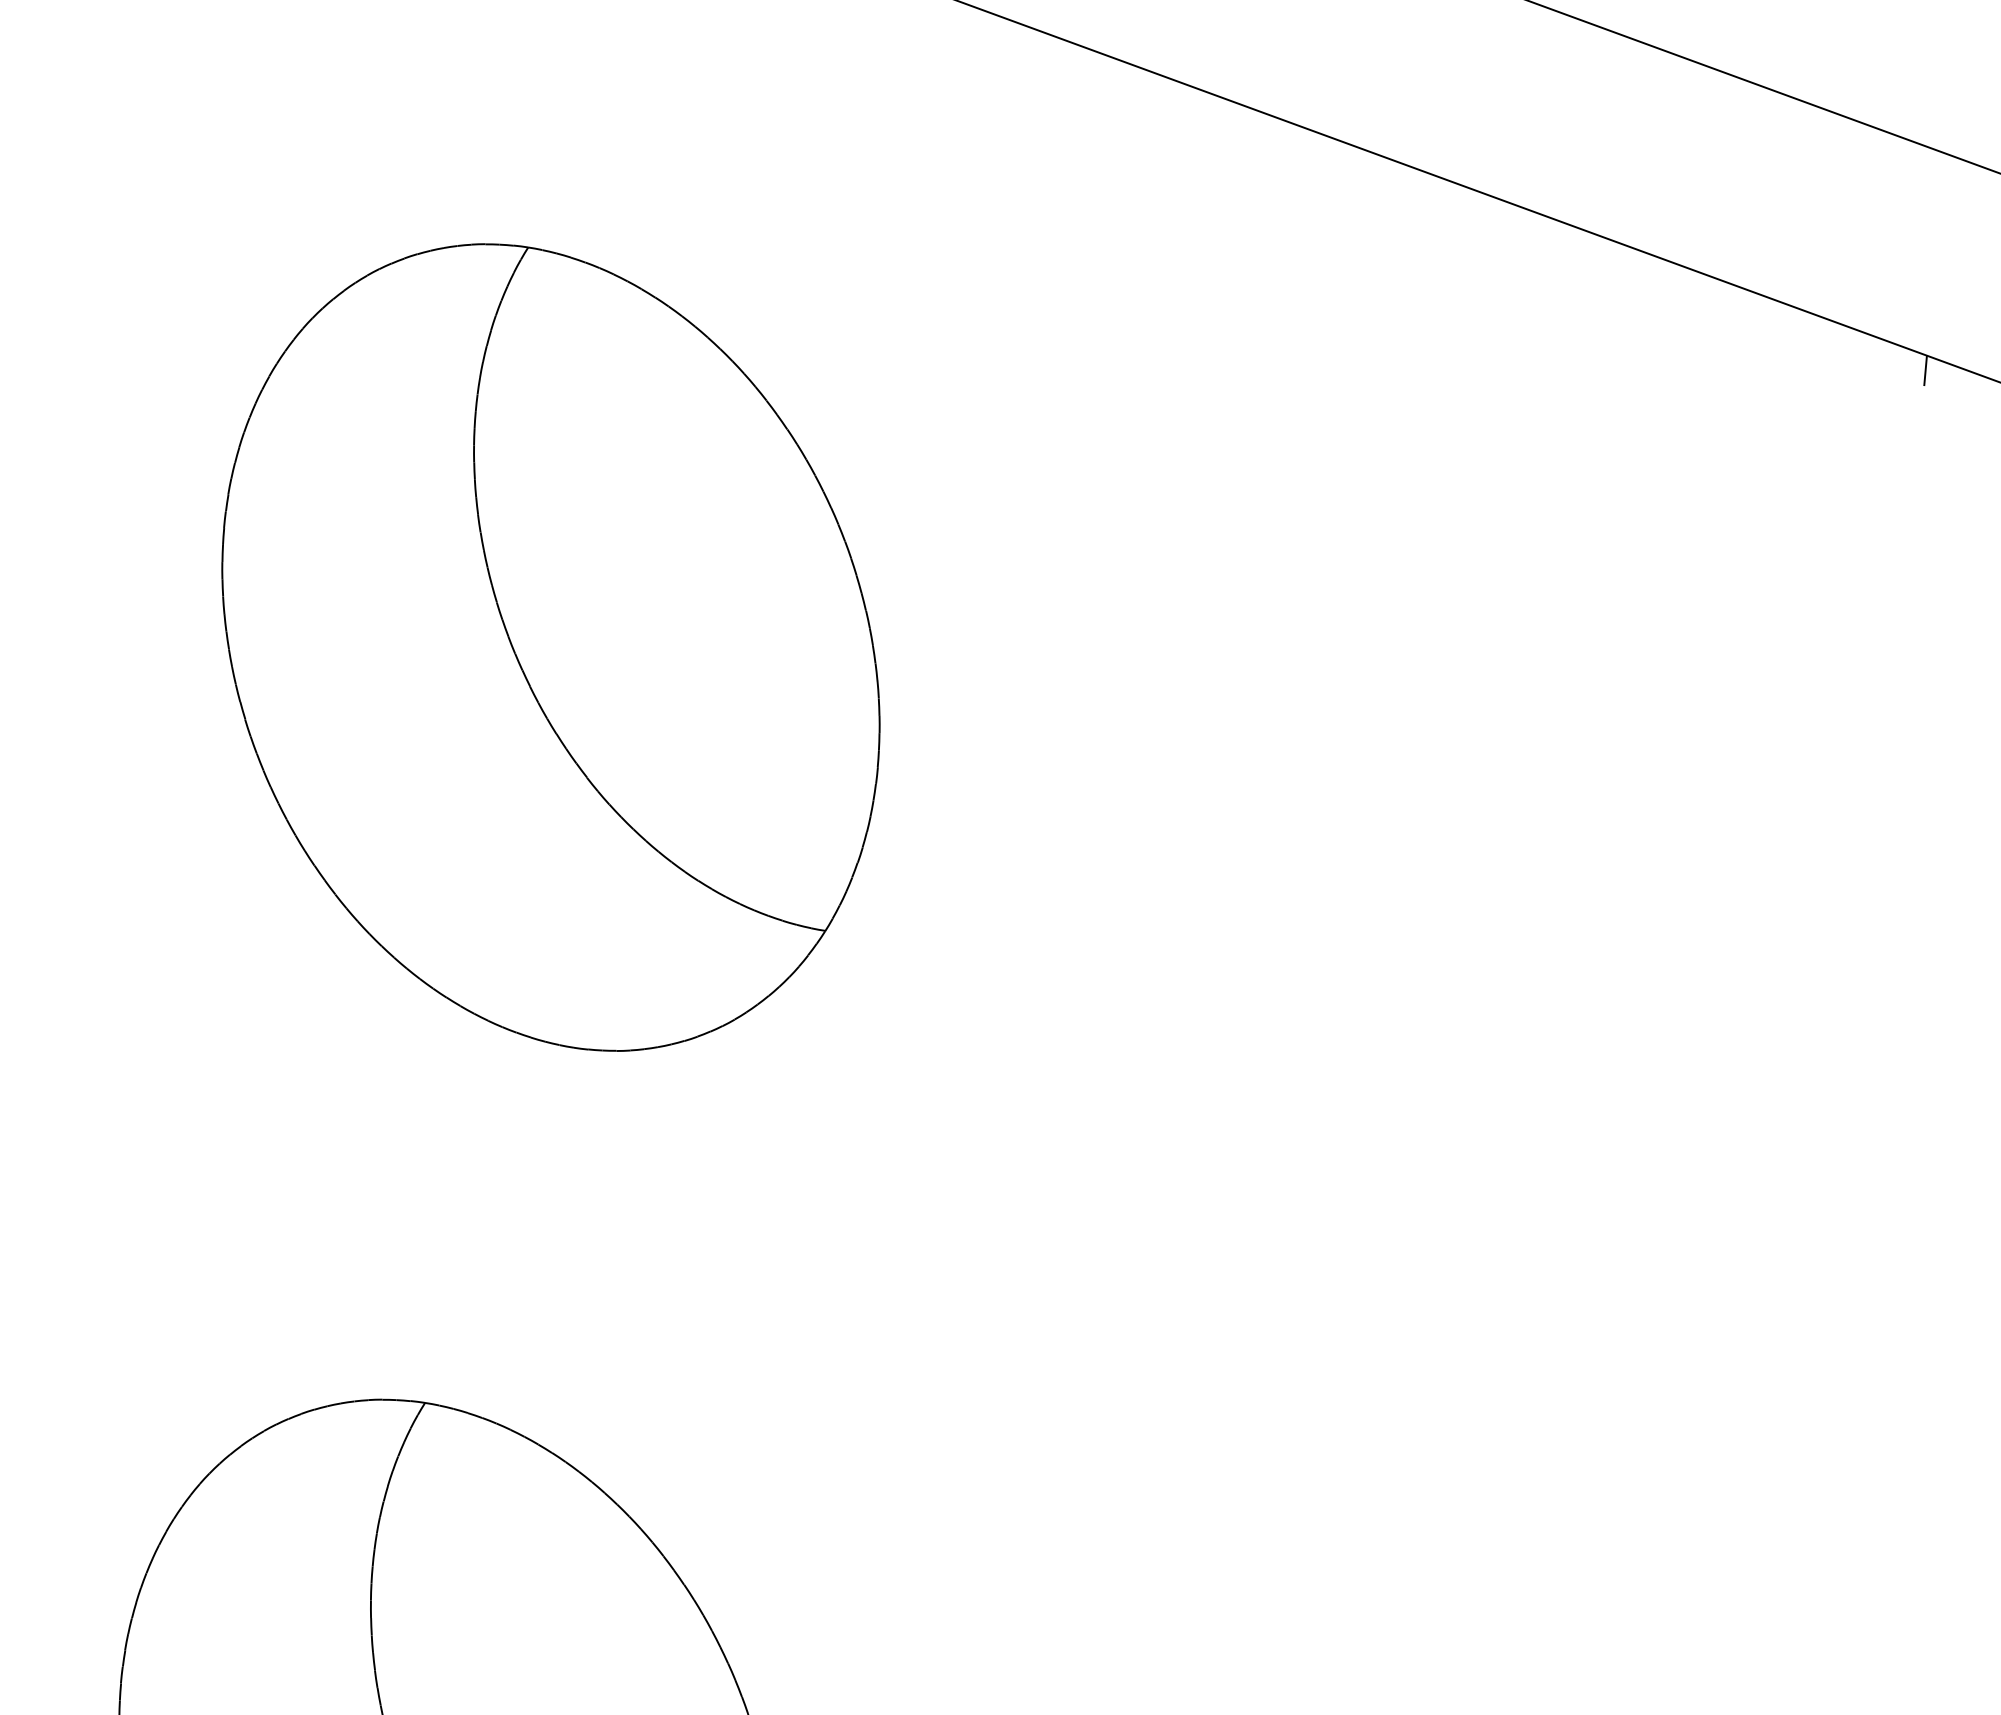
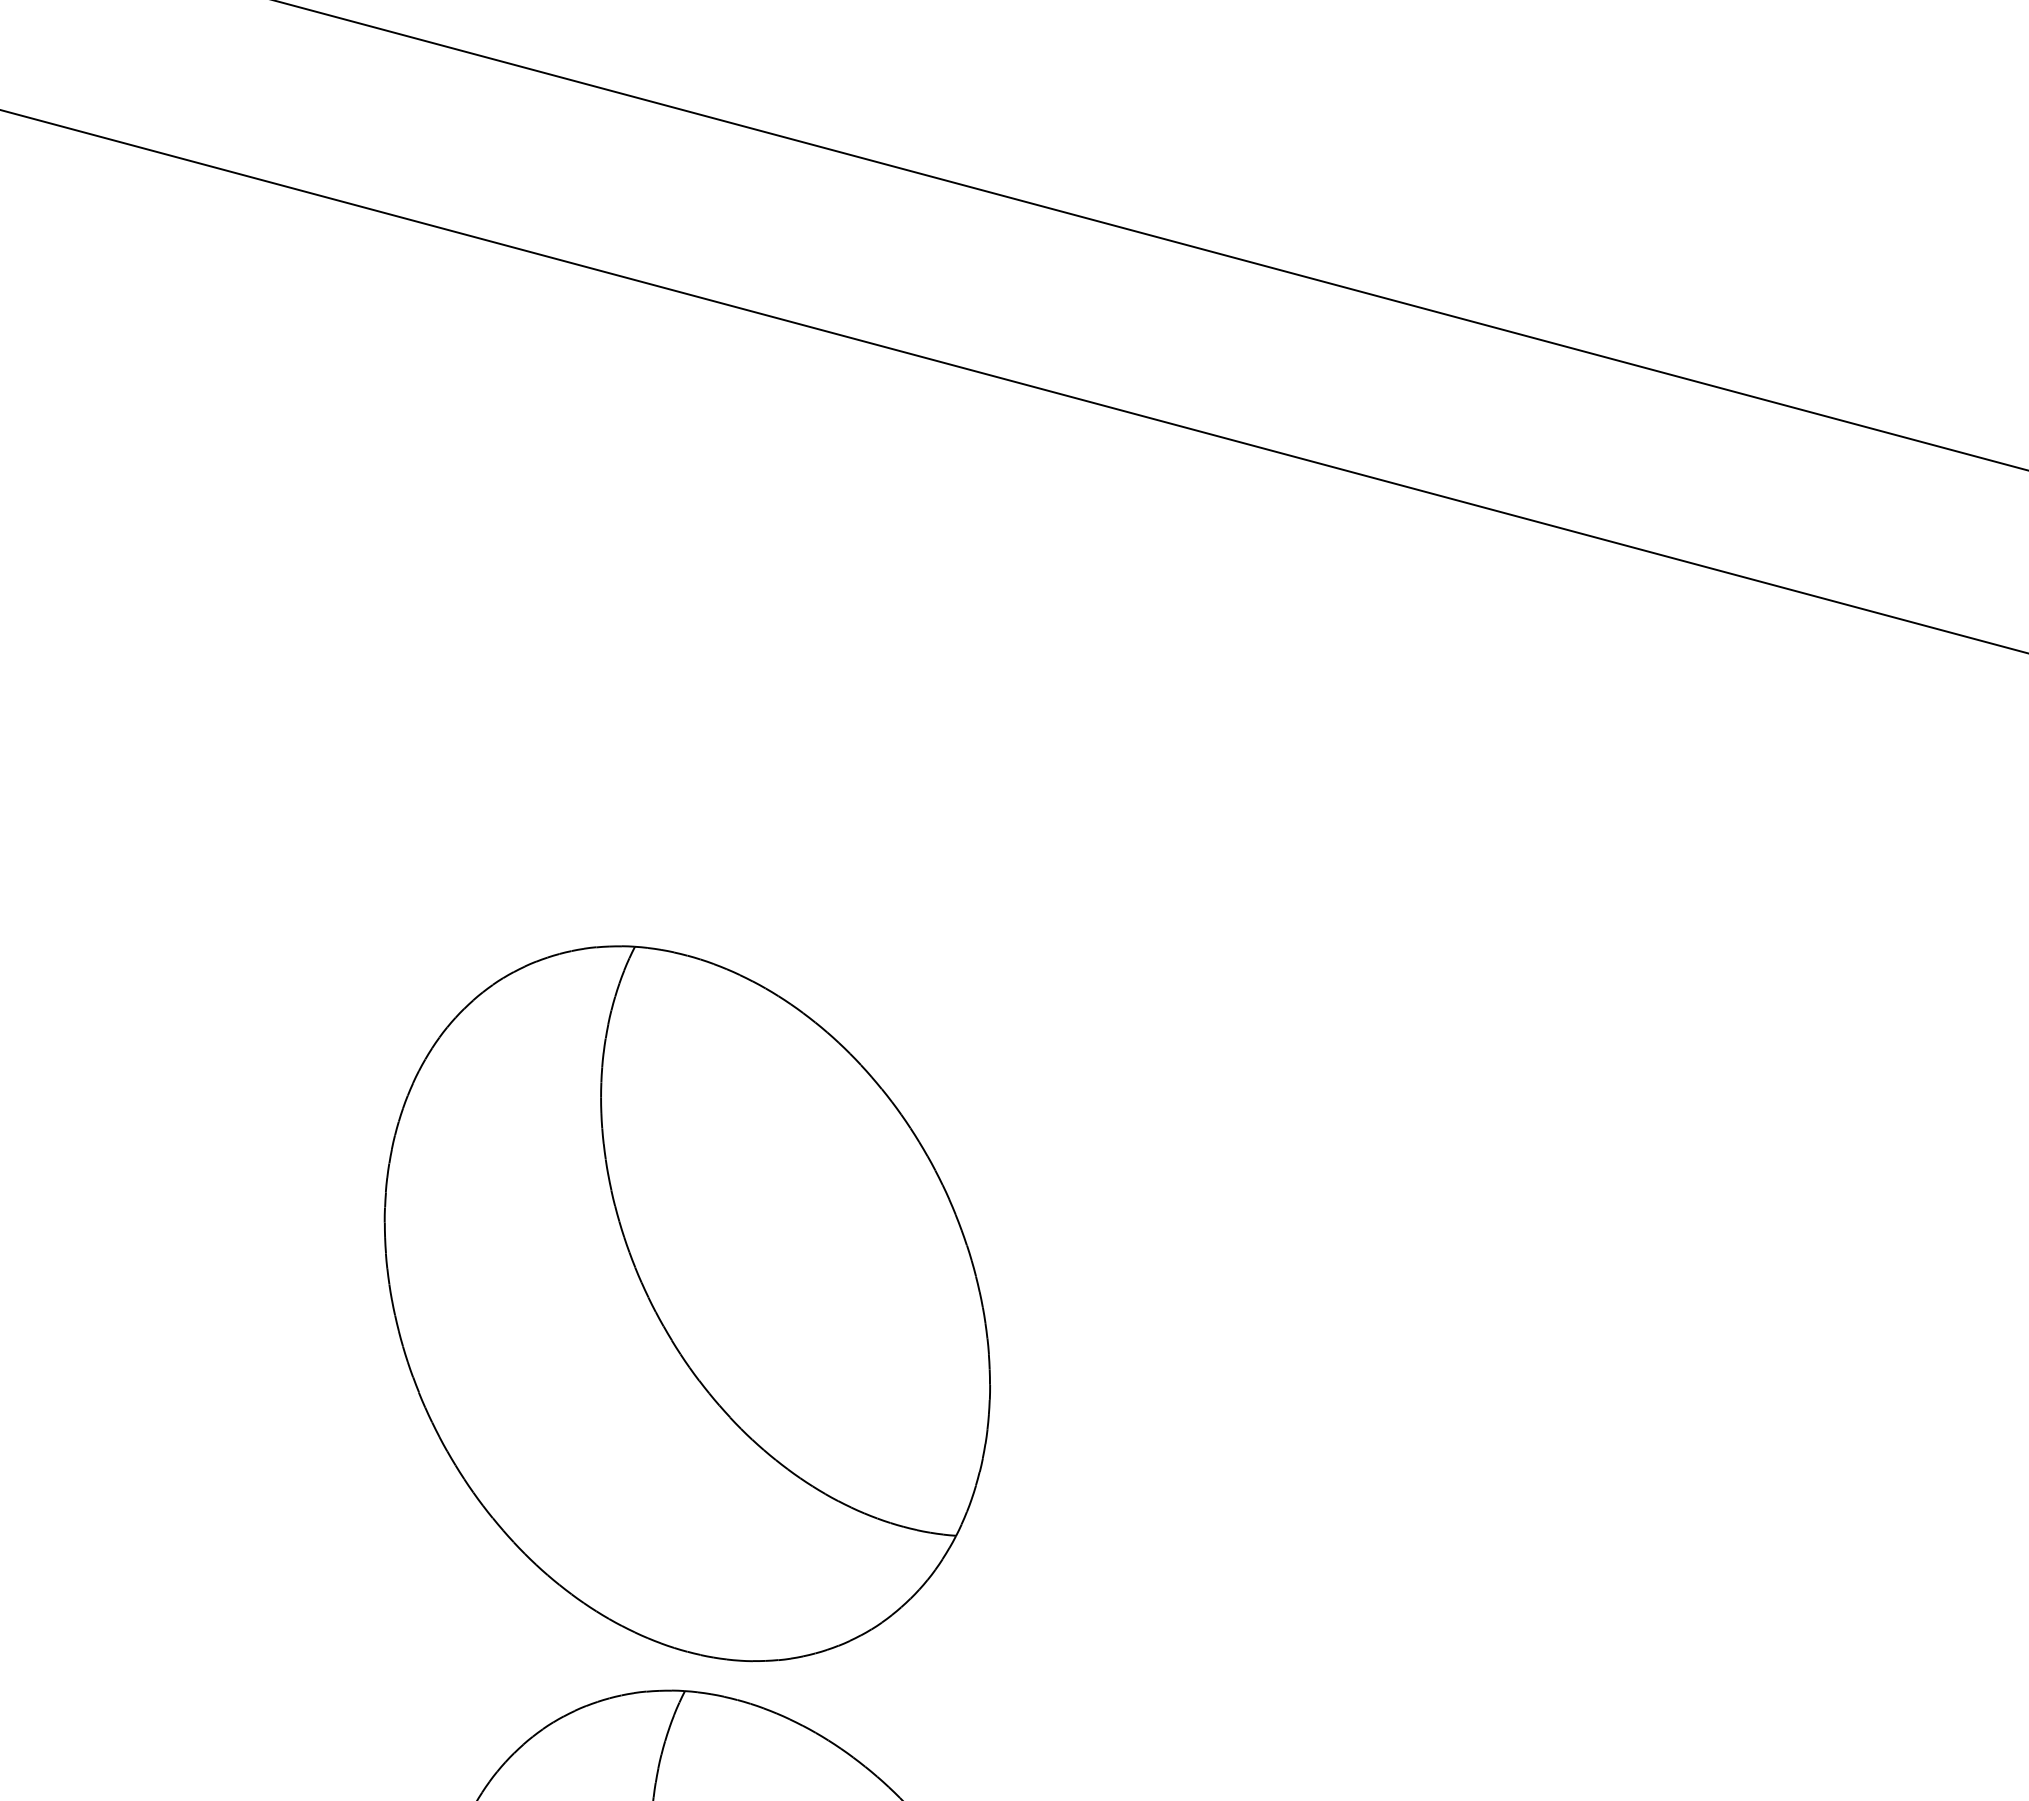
line: (1925, 370) -> (1947, 645), removed
part: (549, 647) -> (686, 1303), moved

